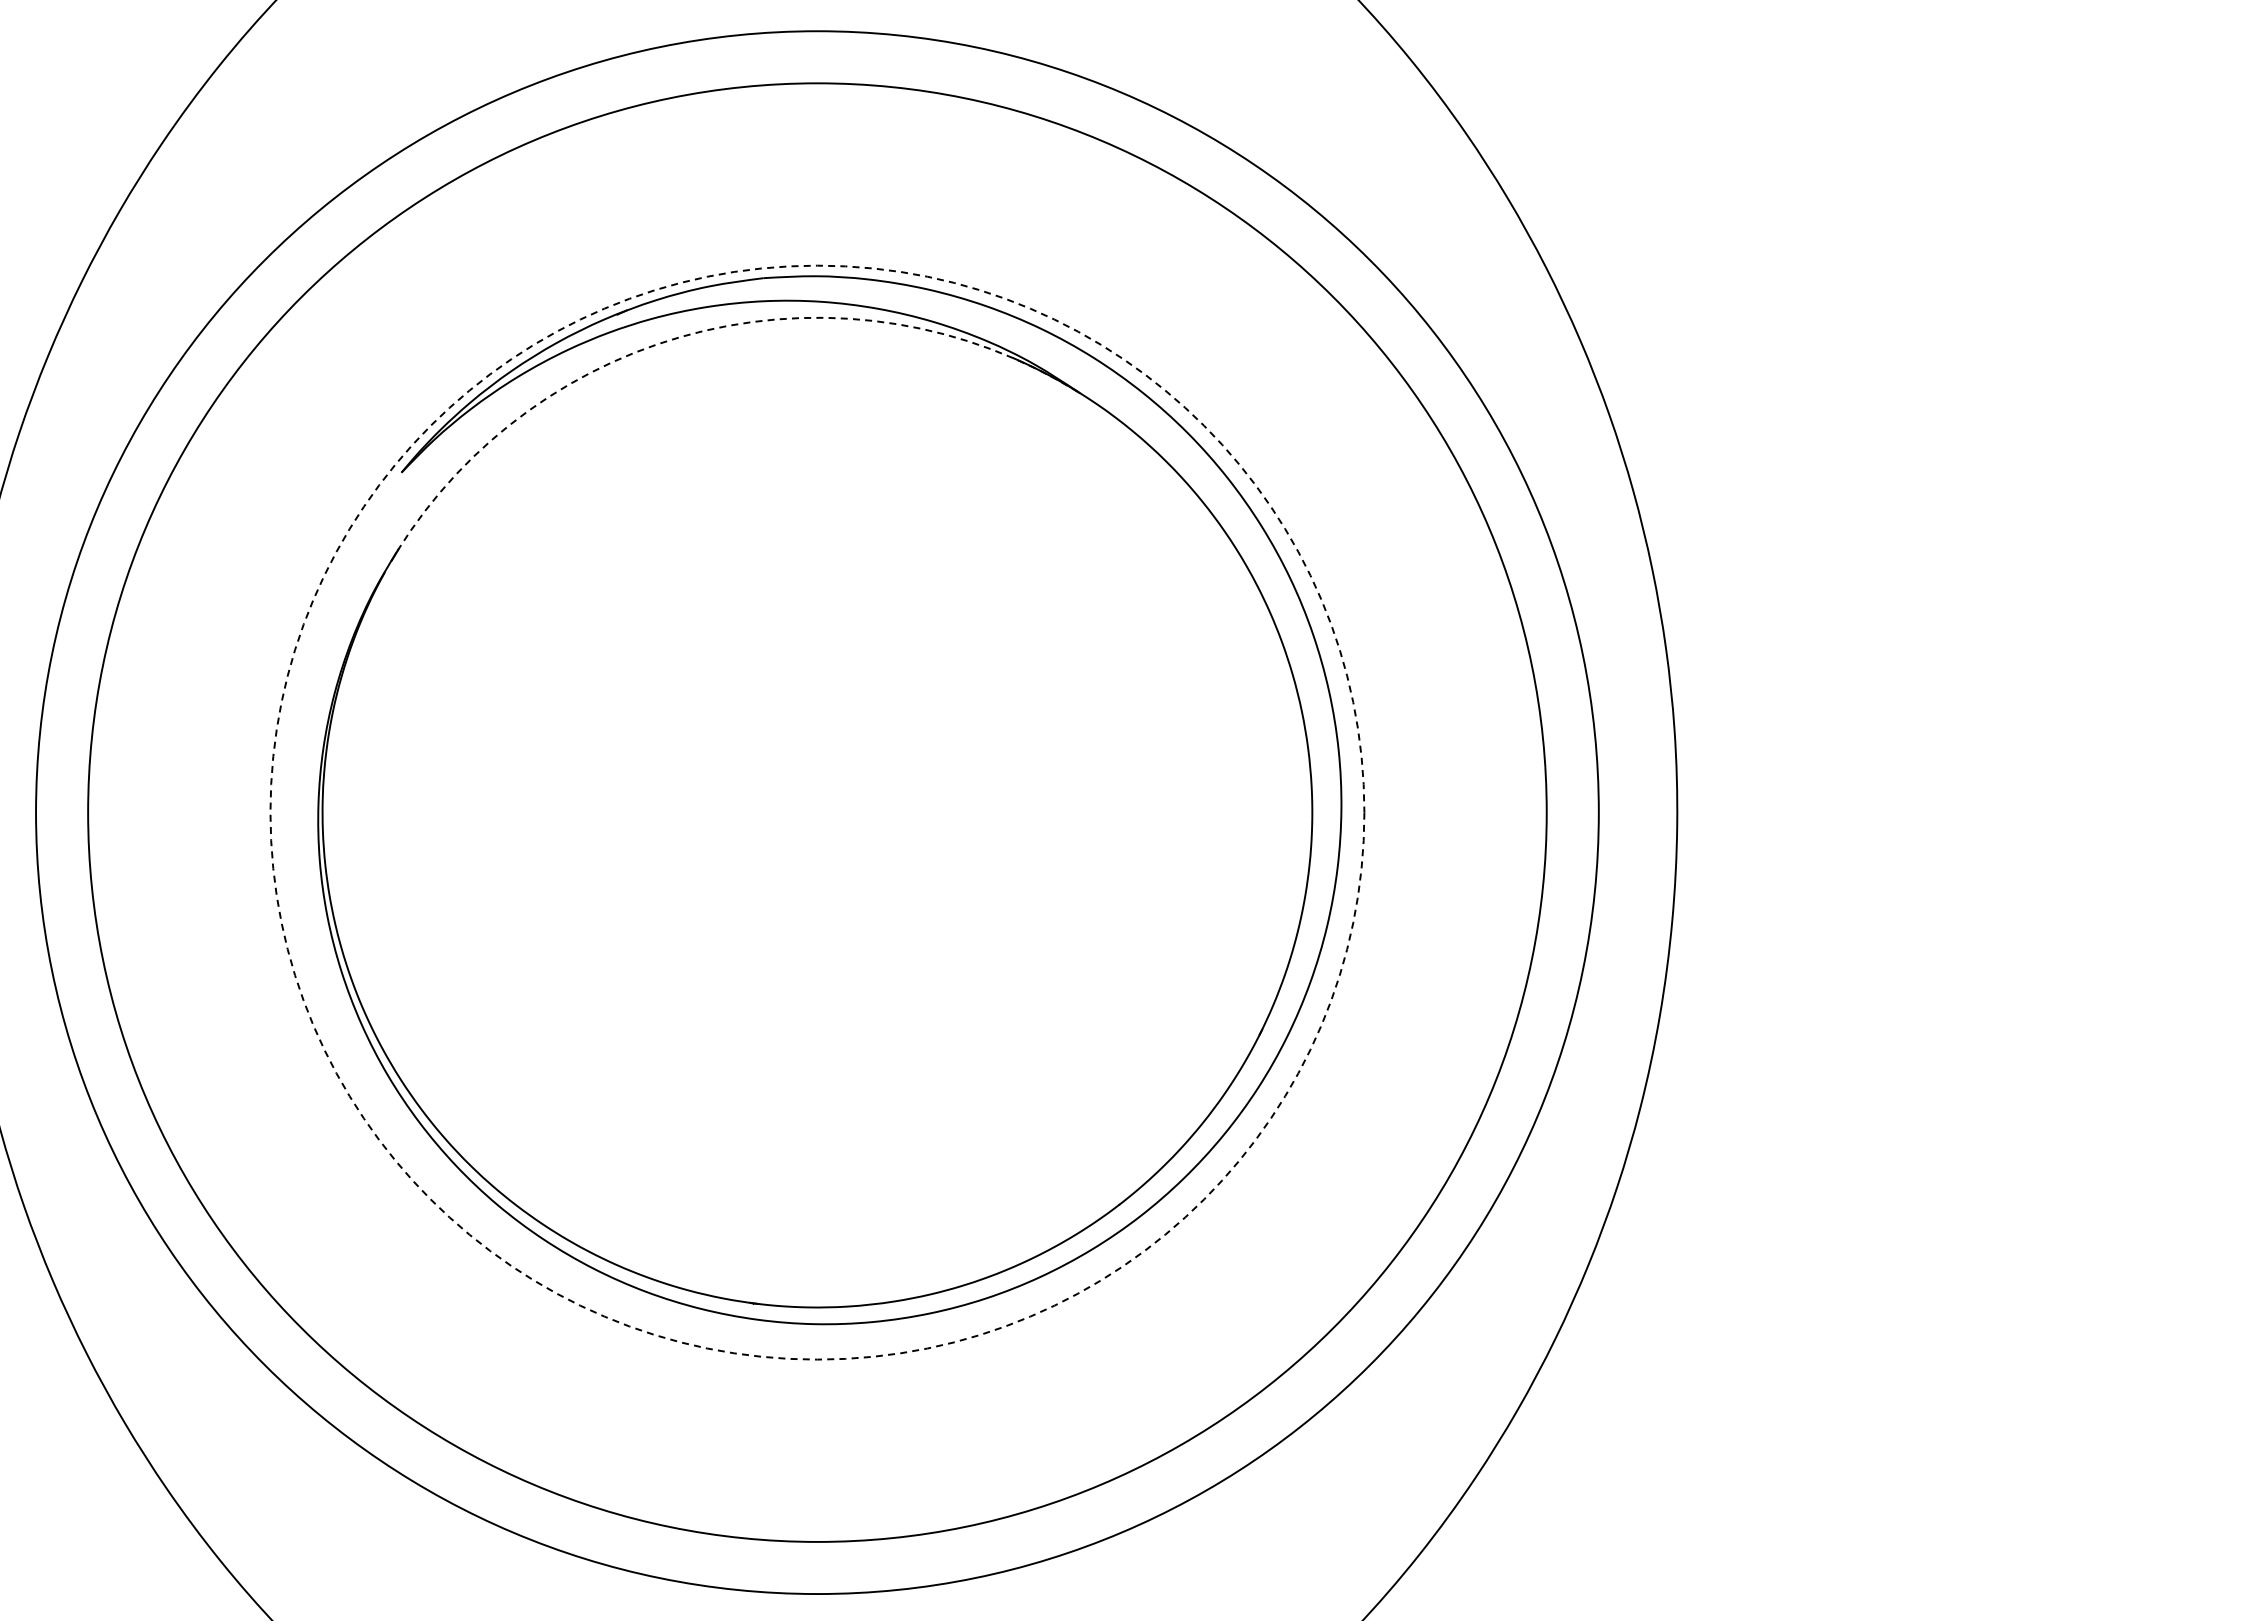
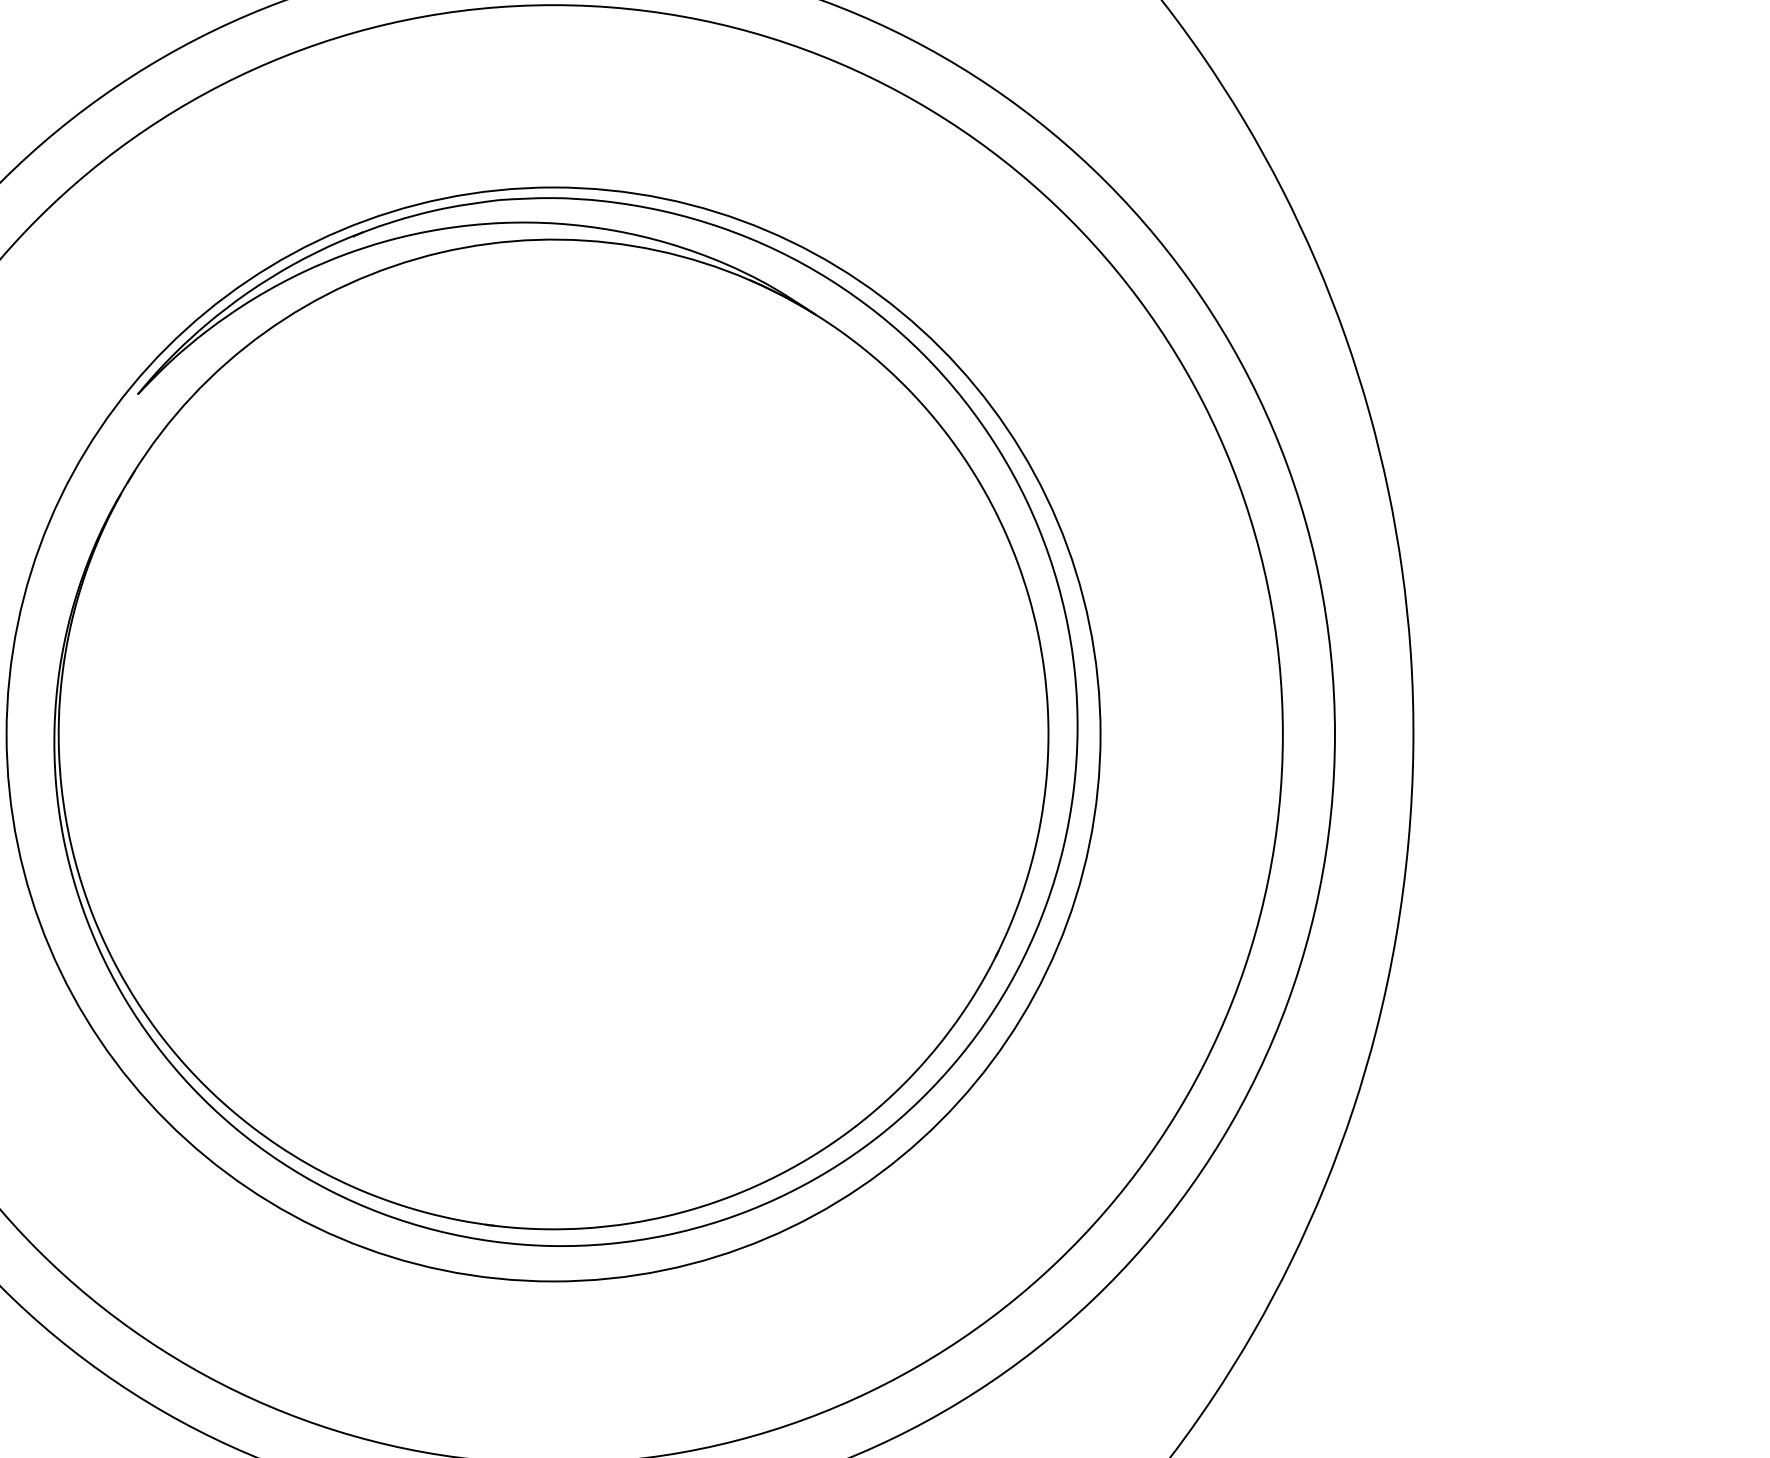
arc: (704, 330) -> (440, 252), dashed -> solid
circle: (817, 812) -> (553, 734), dashed -> solid

